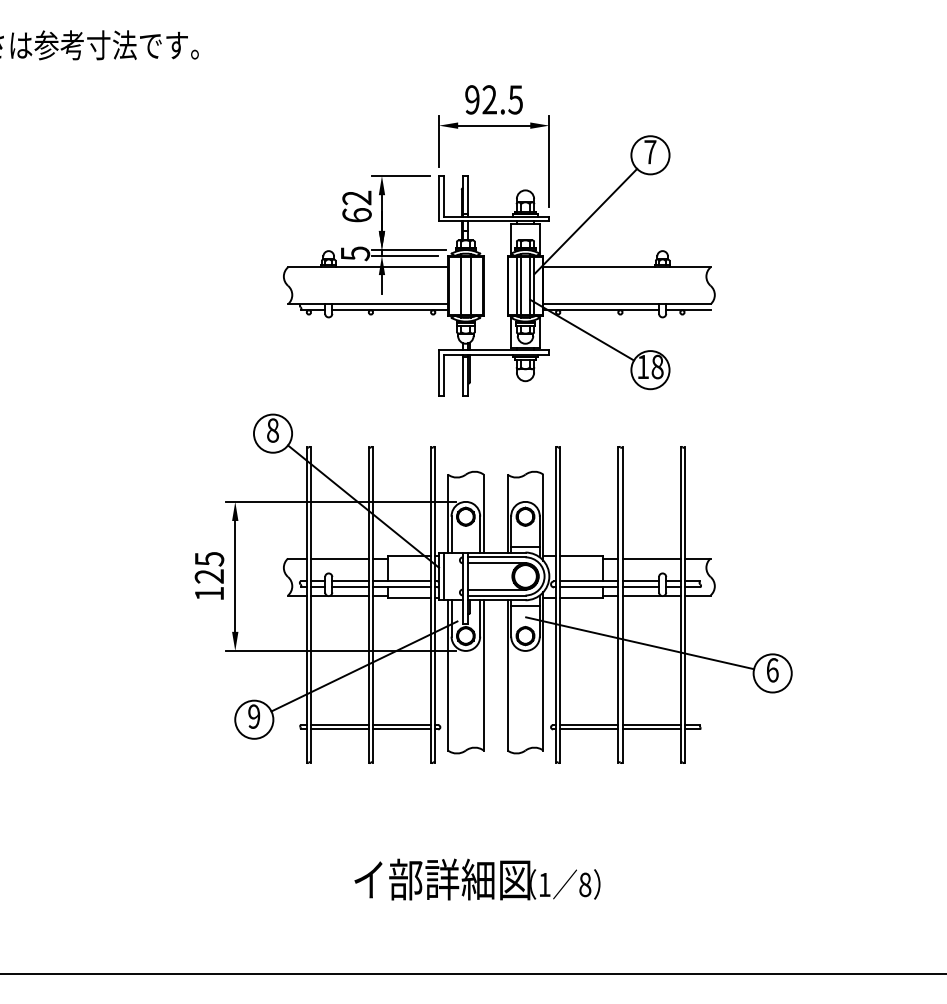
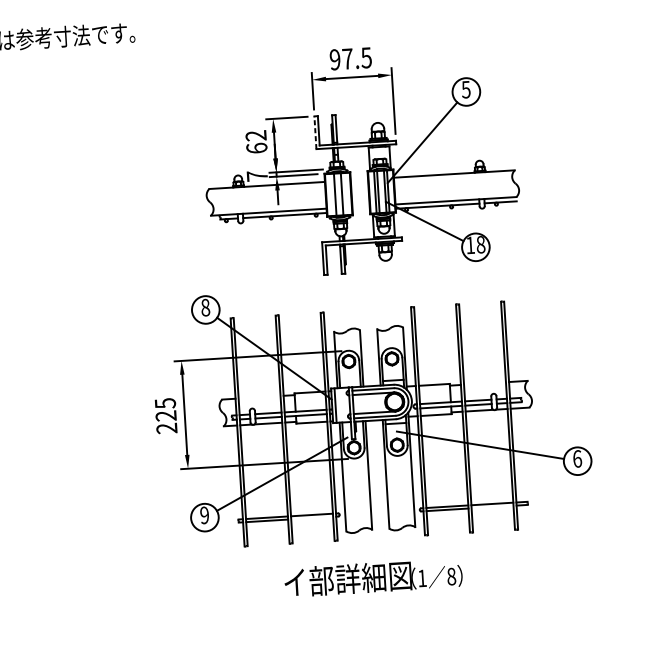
text: (489, 99) -> (347, 58), 92.5 -> 97.5
text: (650, 152) -> (466, 89), 7 -> 5
line: (439, 198) -> (315, 132), solid -> dashed
text: (355, 253) -> (257, 176), 5 -> 7
line: (339, 558) -> (259, 397), removed
line: (651, 558) -> (484, 383), removed
text: (208, 593) -> (166, 428), 125 -> 225
line: (402, 729) -> (312, 518), removed
line: (651, 729) -> (492, 507), removed
text: (477, 879) -> (373, 577), moved

